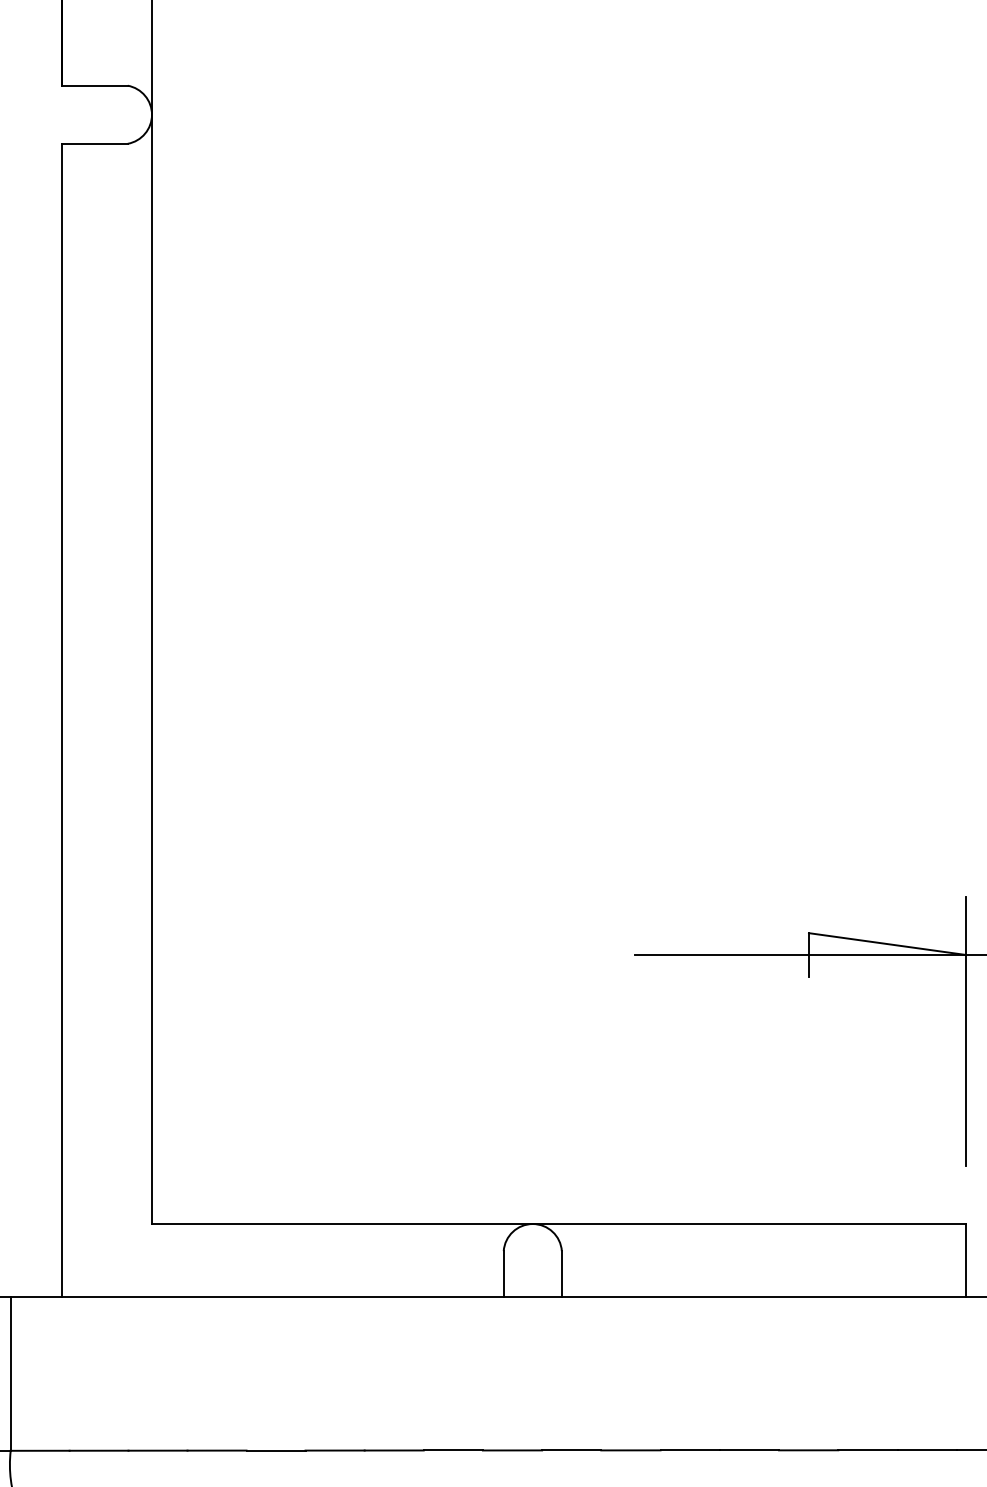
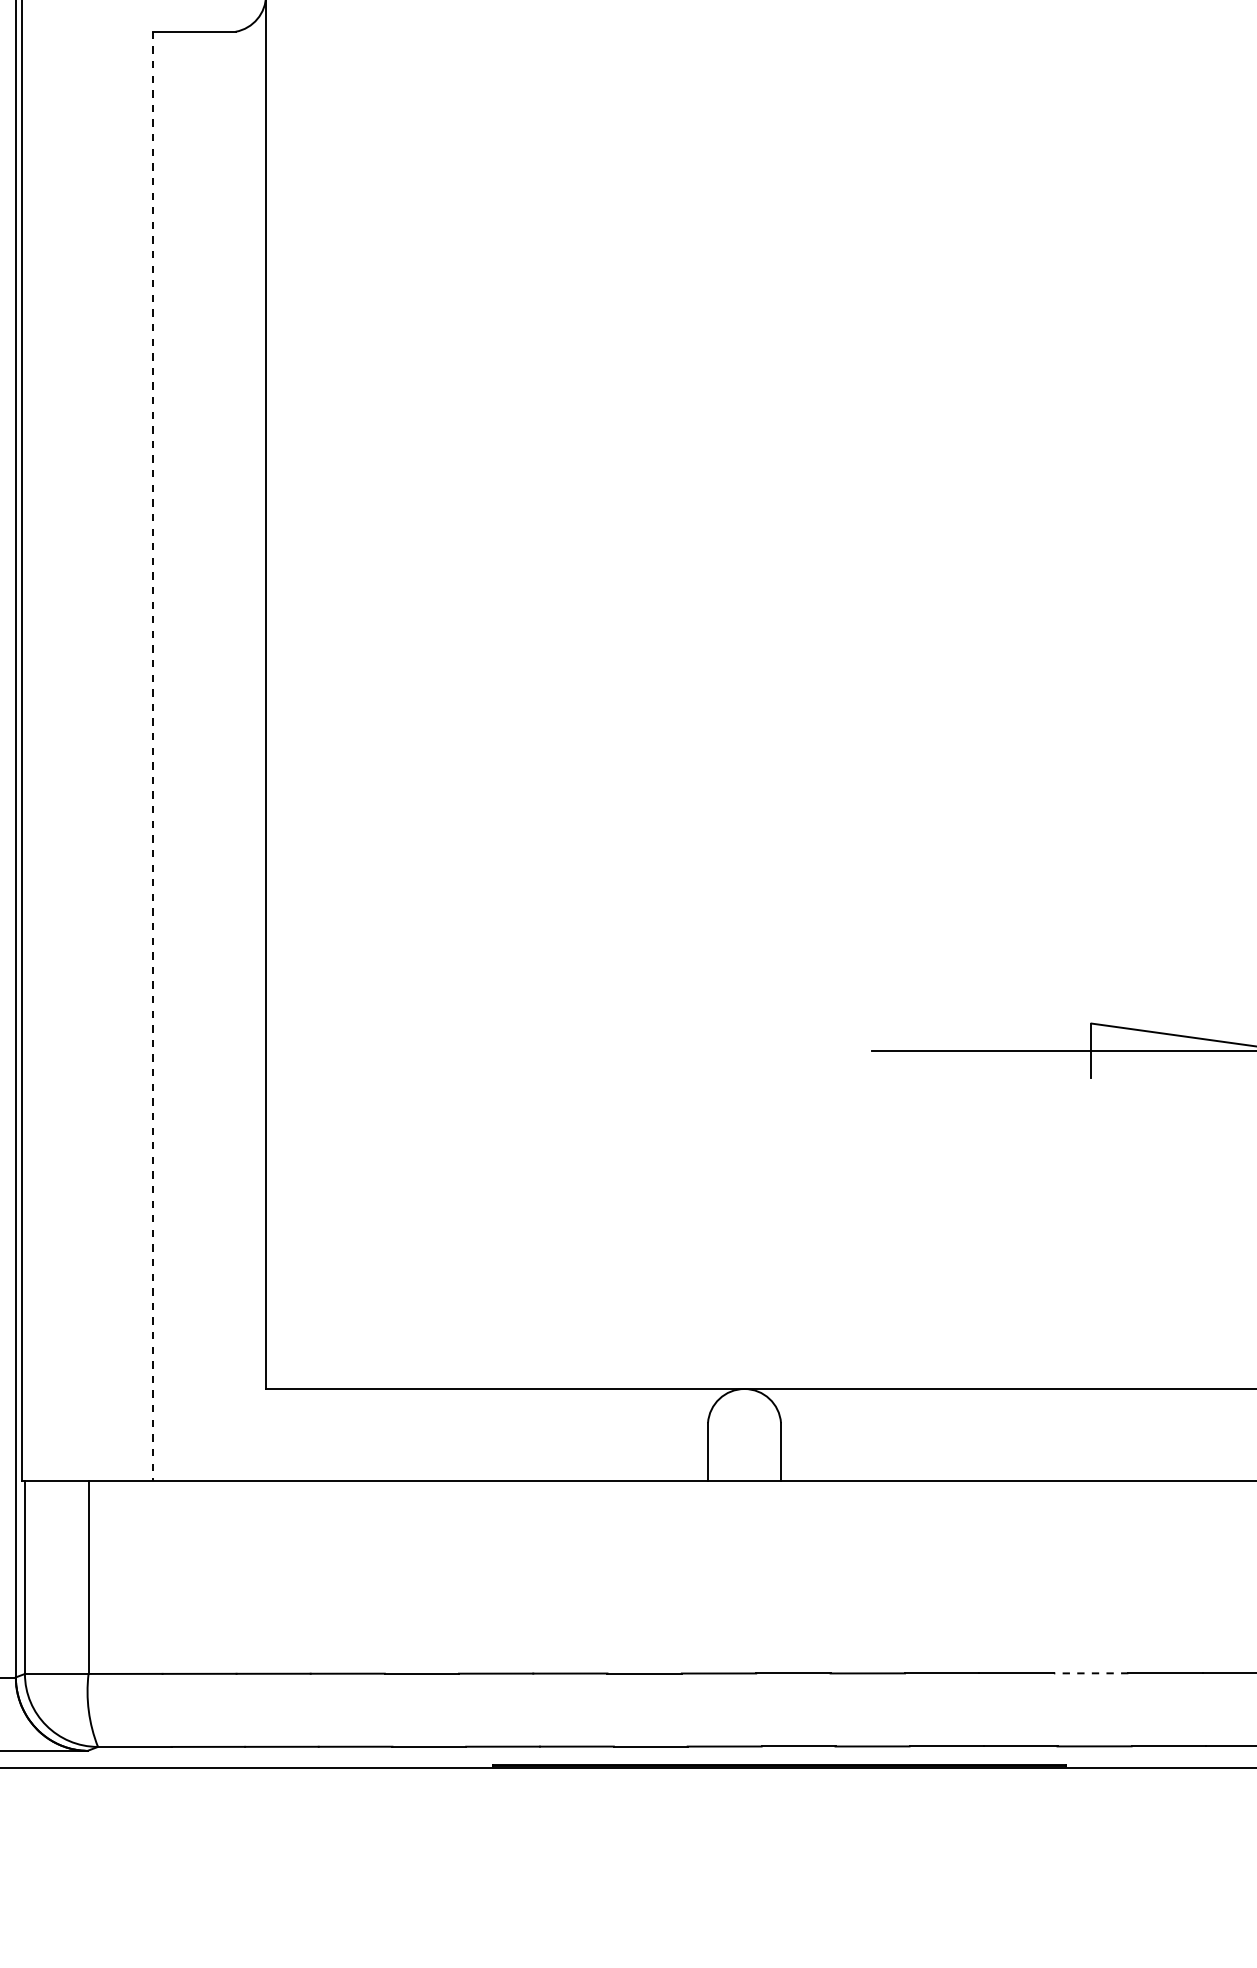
line: (61, 720) -> (152, 756), solid -> dashed
line: (808, 1450) -> (1090, 1673), solid -> dashed

